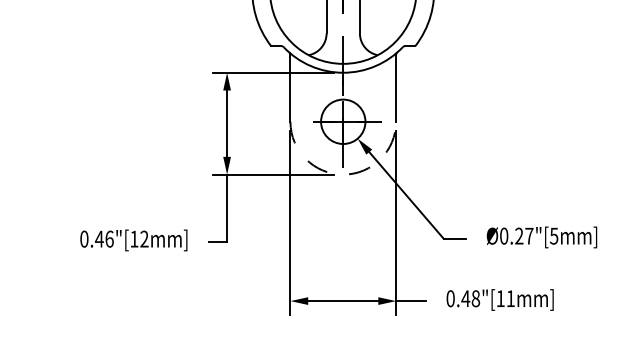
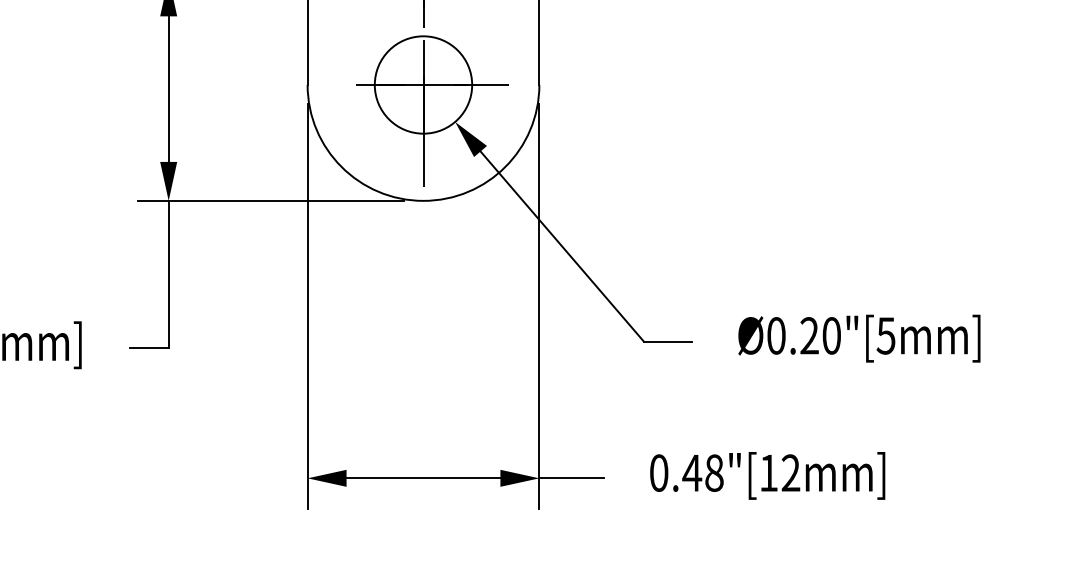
arc: (343, 174) -> (424, 200), dashed -> solid
text: (529, 235) -> (832, 334), Ø0.27"[5mm] -> Ø0.20"[5mm]
text: (510, 298) -> (790, 472), 0.48"[11mm] -> 0.48"[12mm]

